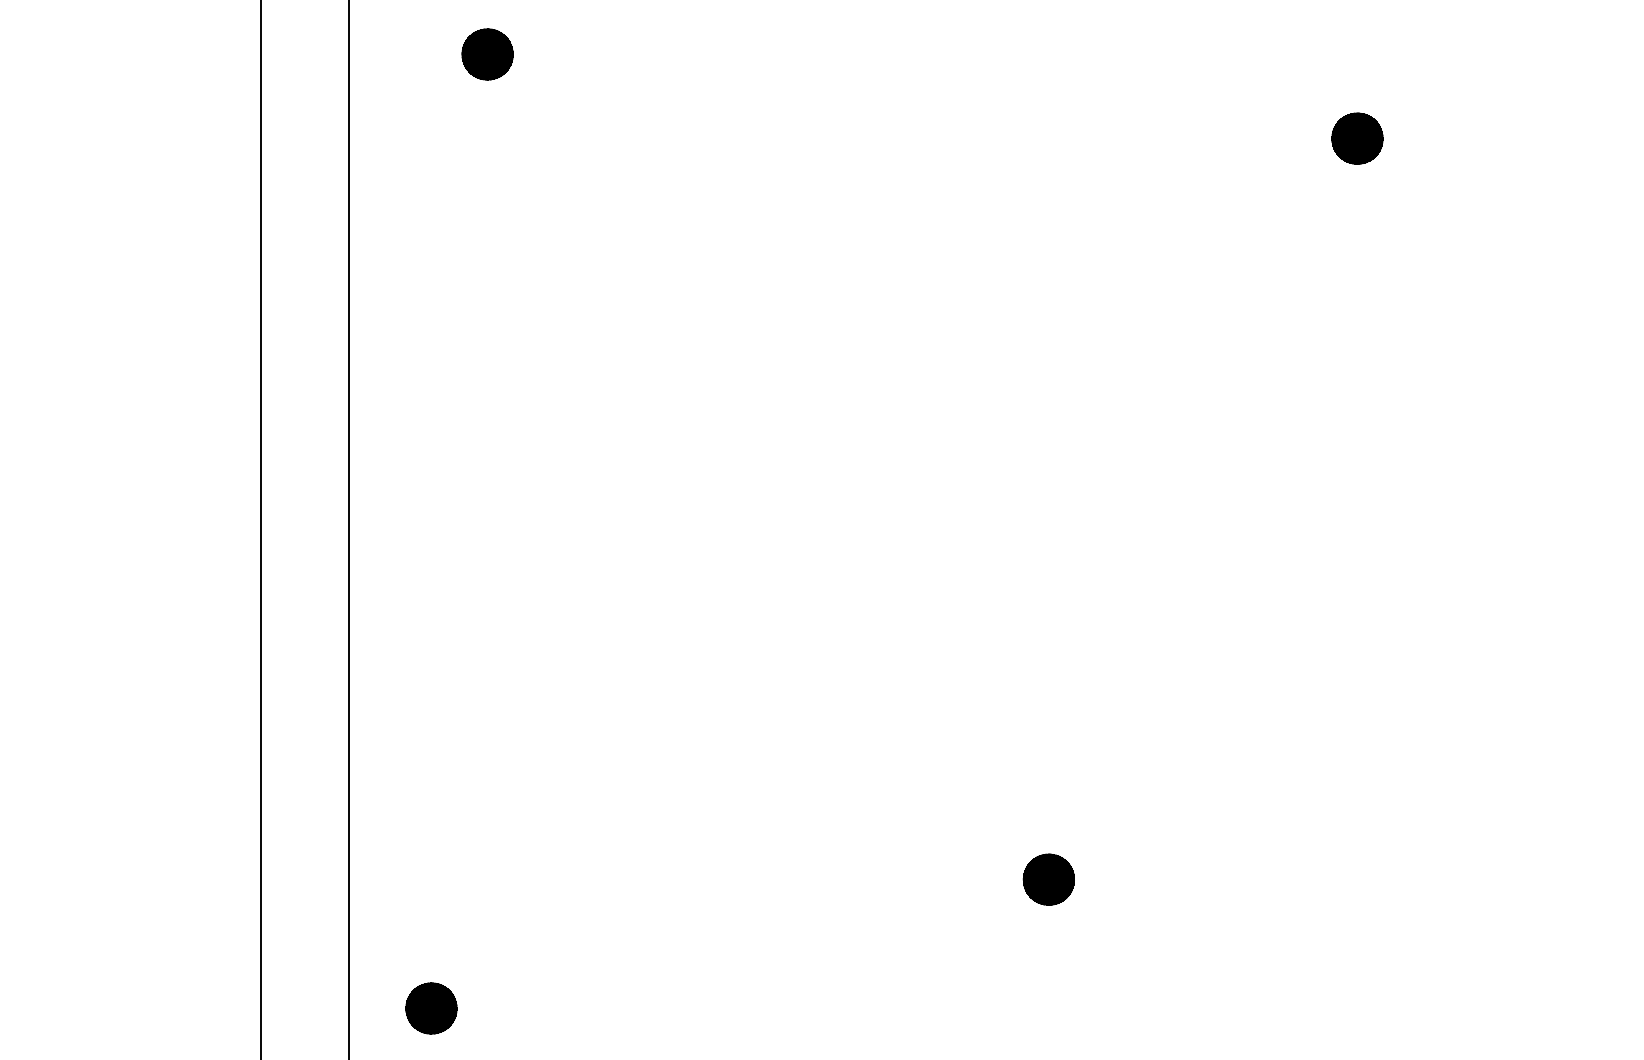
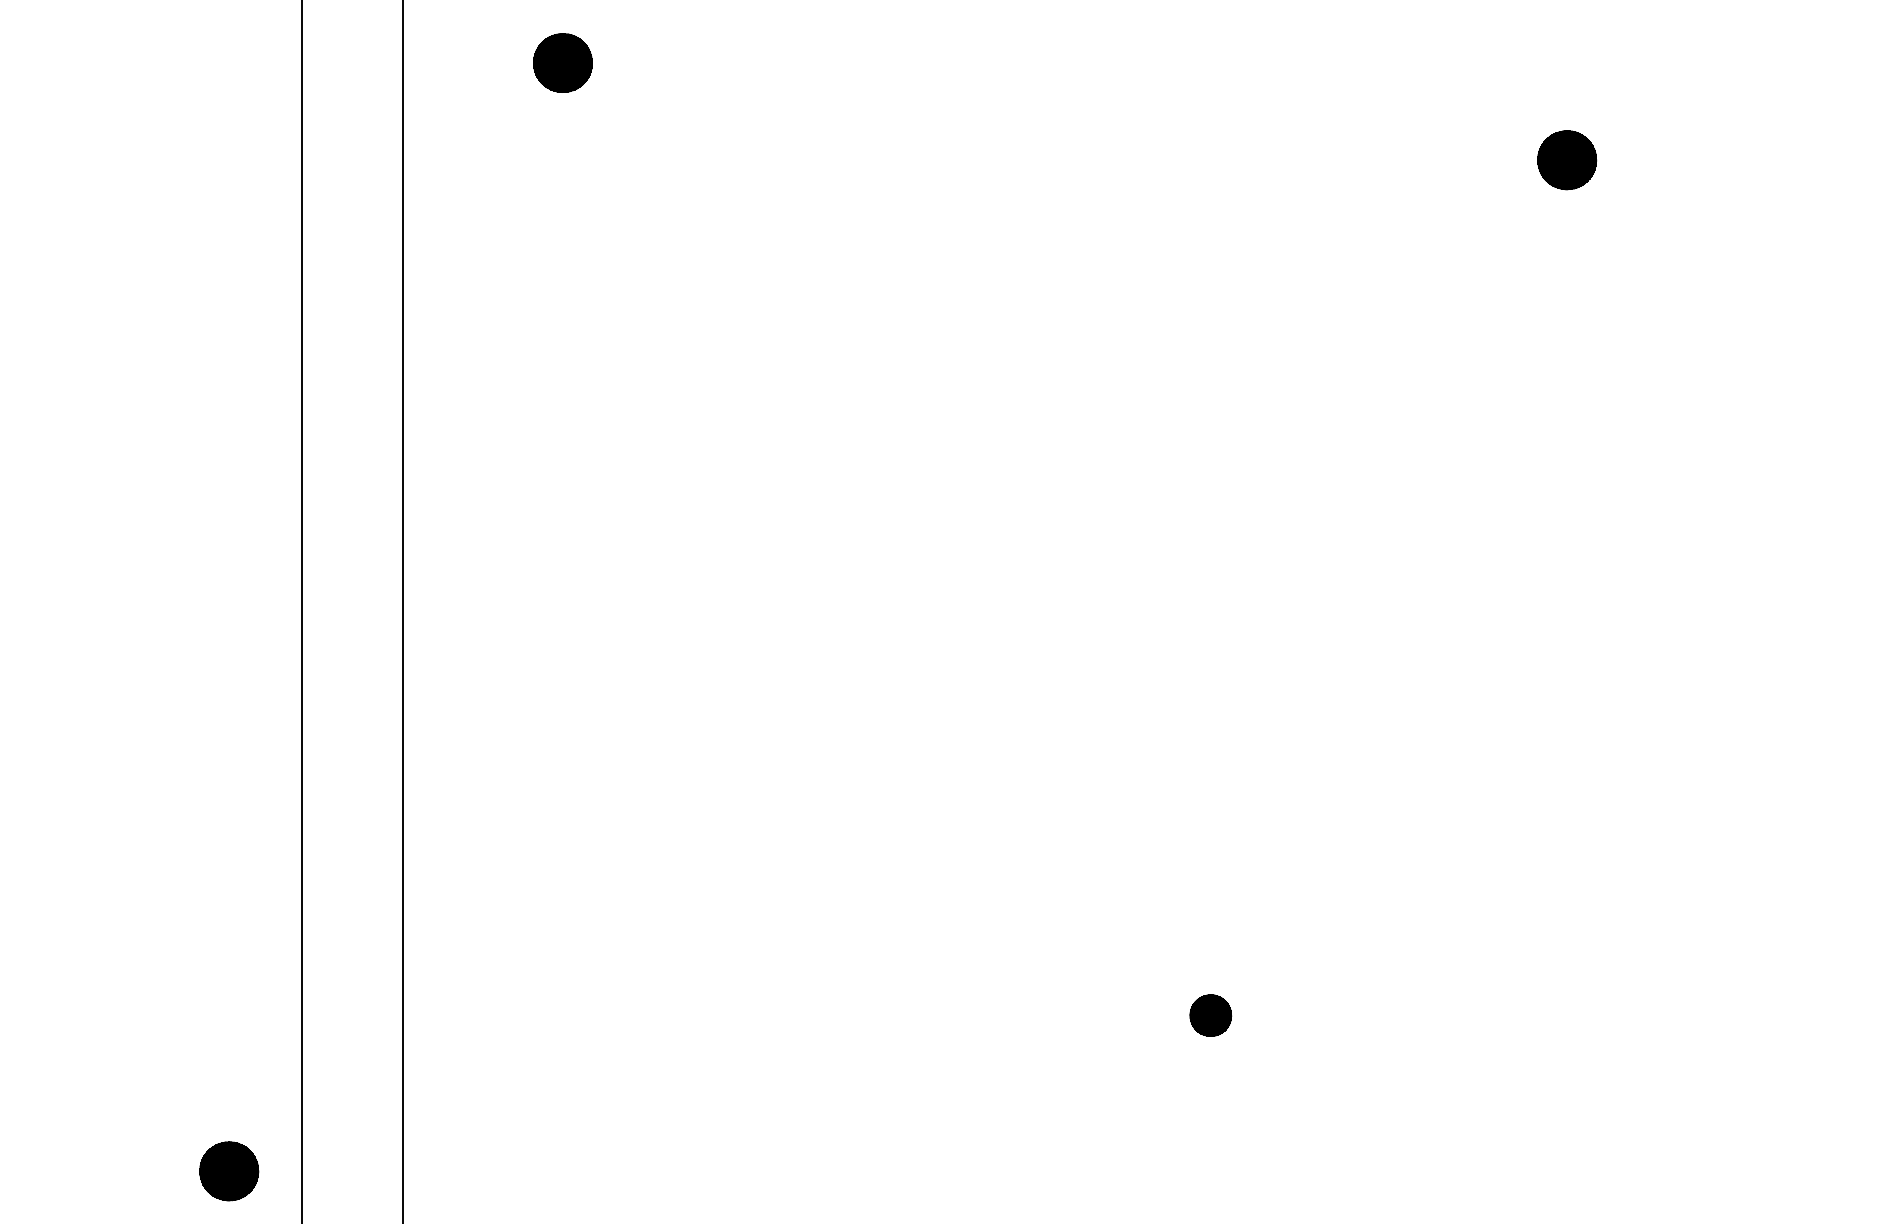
part: (1048, 879) -> (1210, 1015), size x0.7
part: (431, 1008) -> (229, 1171), moved

